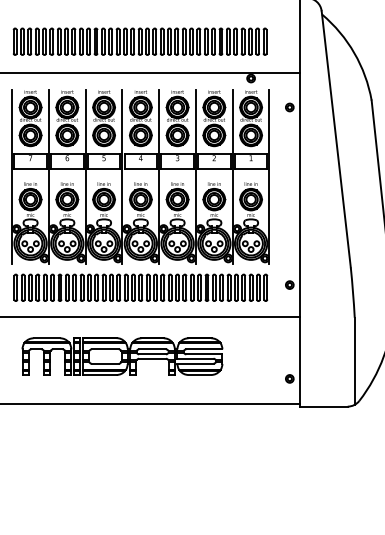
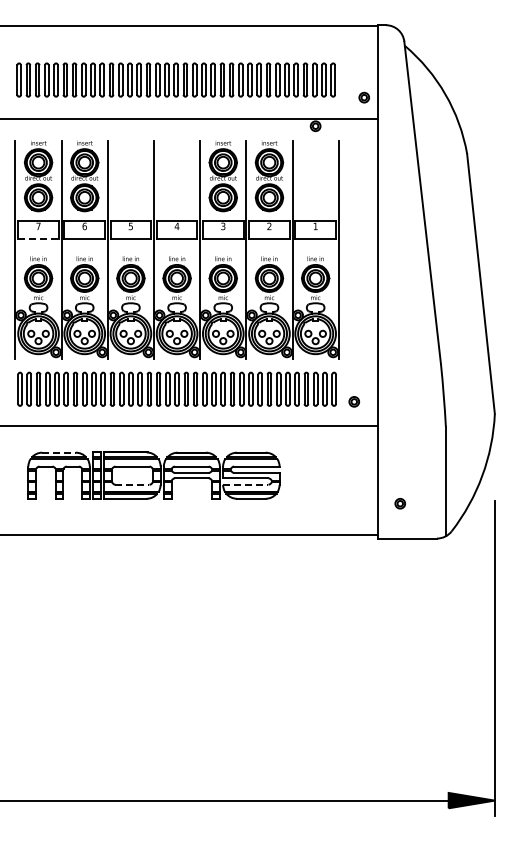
part: (289, 107) -> (363, 97), moved
part: (103, 118) -> (130, 176), removed
part: (140, 118) -> (176, 176), removed
part: (250, 118) -> (315, 176), removed
line: (31, 168) -> (39, 239), solid -> dashed
part: (289, 284) -> (353, 401), moved
line: (47, 338) -> (59, 452), solid -> dashed
line: (105, 363) -> (132, 484), solid -> dashed
line: (195, 363) -> (245, 484), solid -> dashed
part: (289, 378) -> (399, 503), moved

